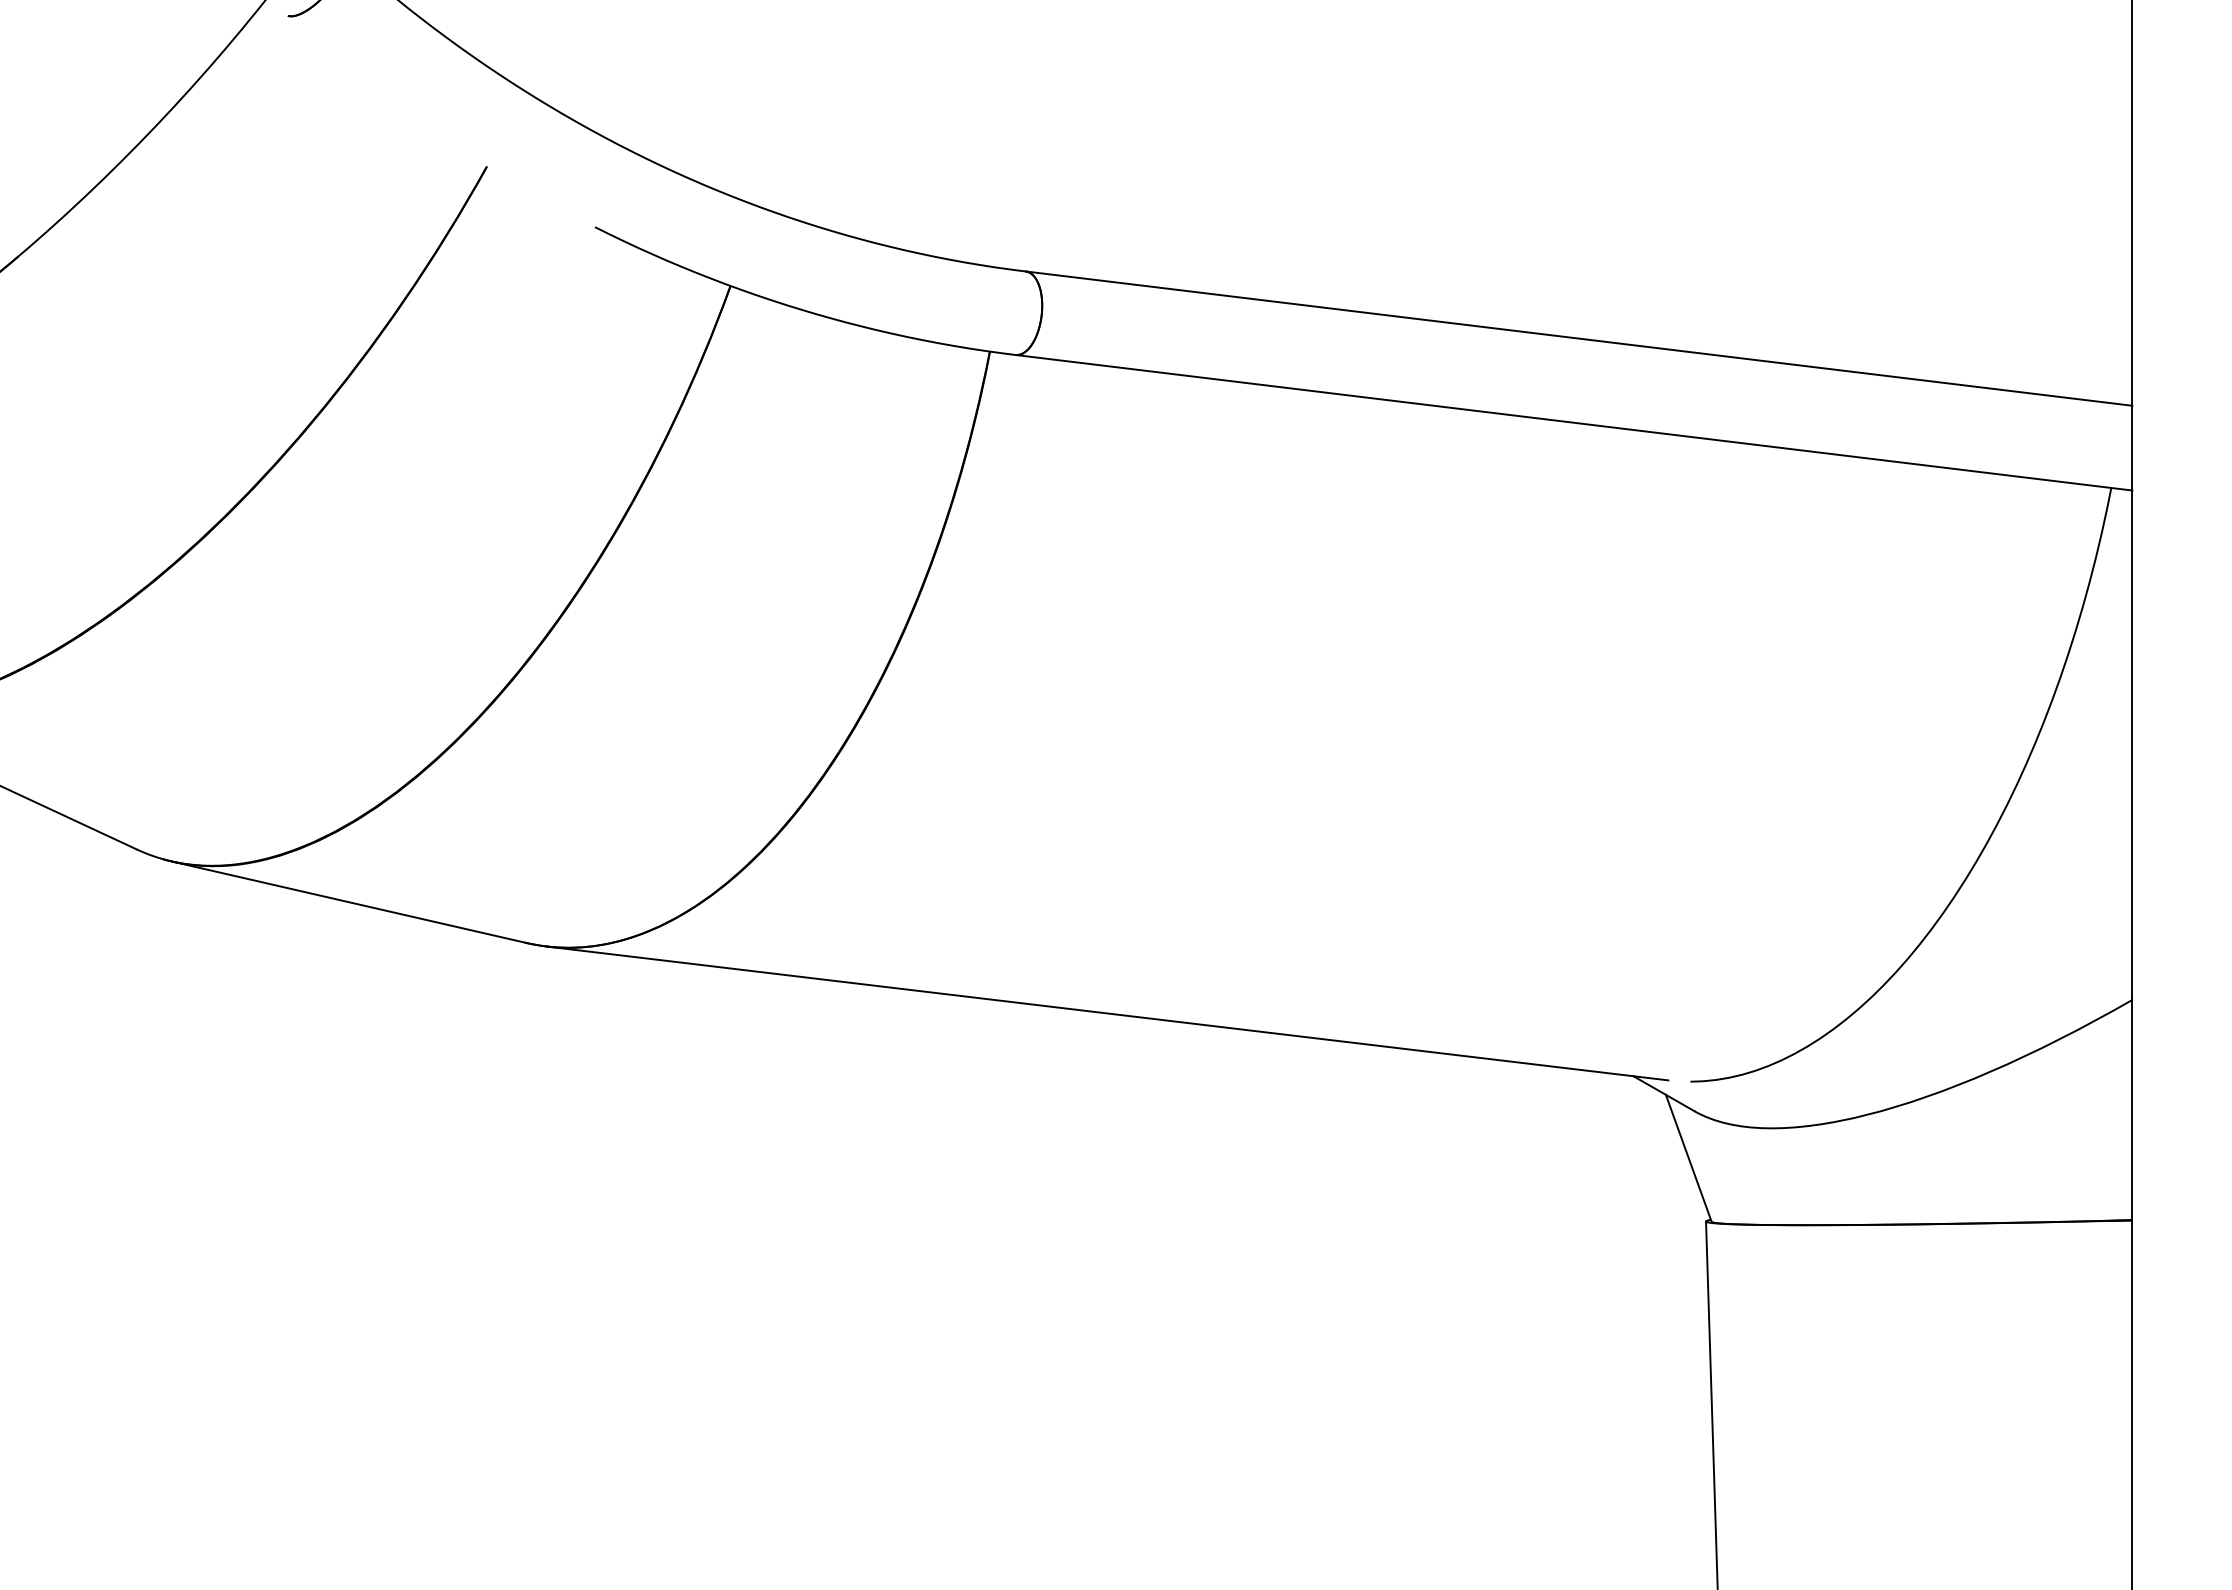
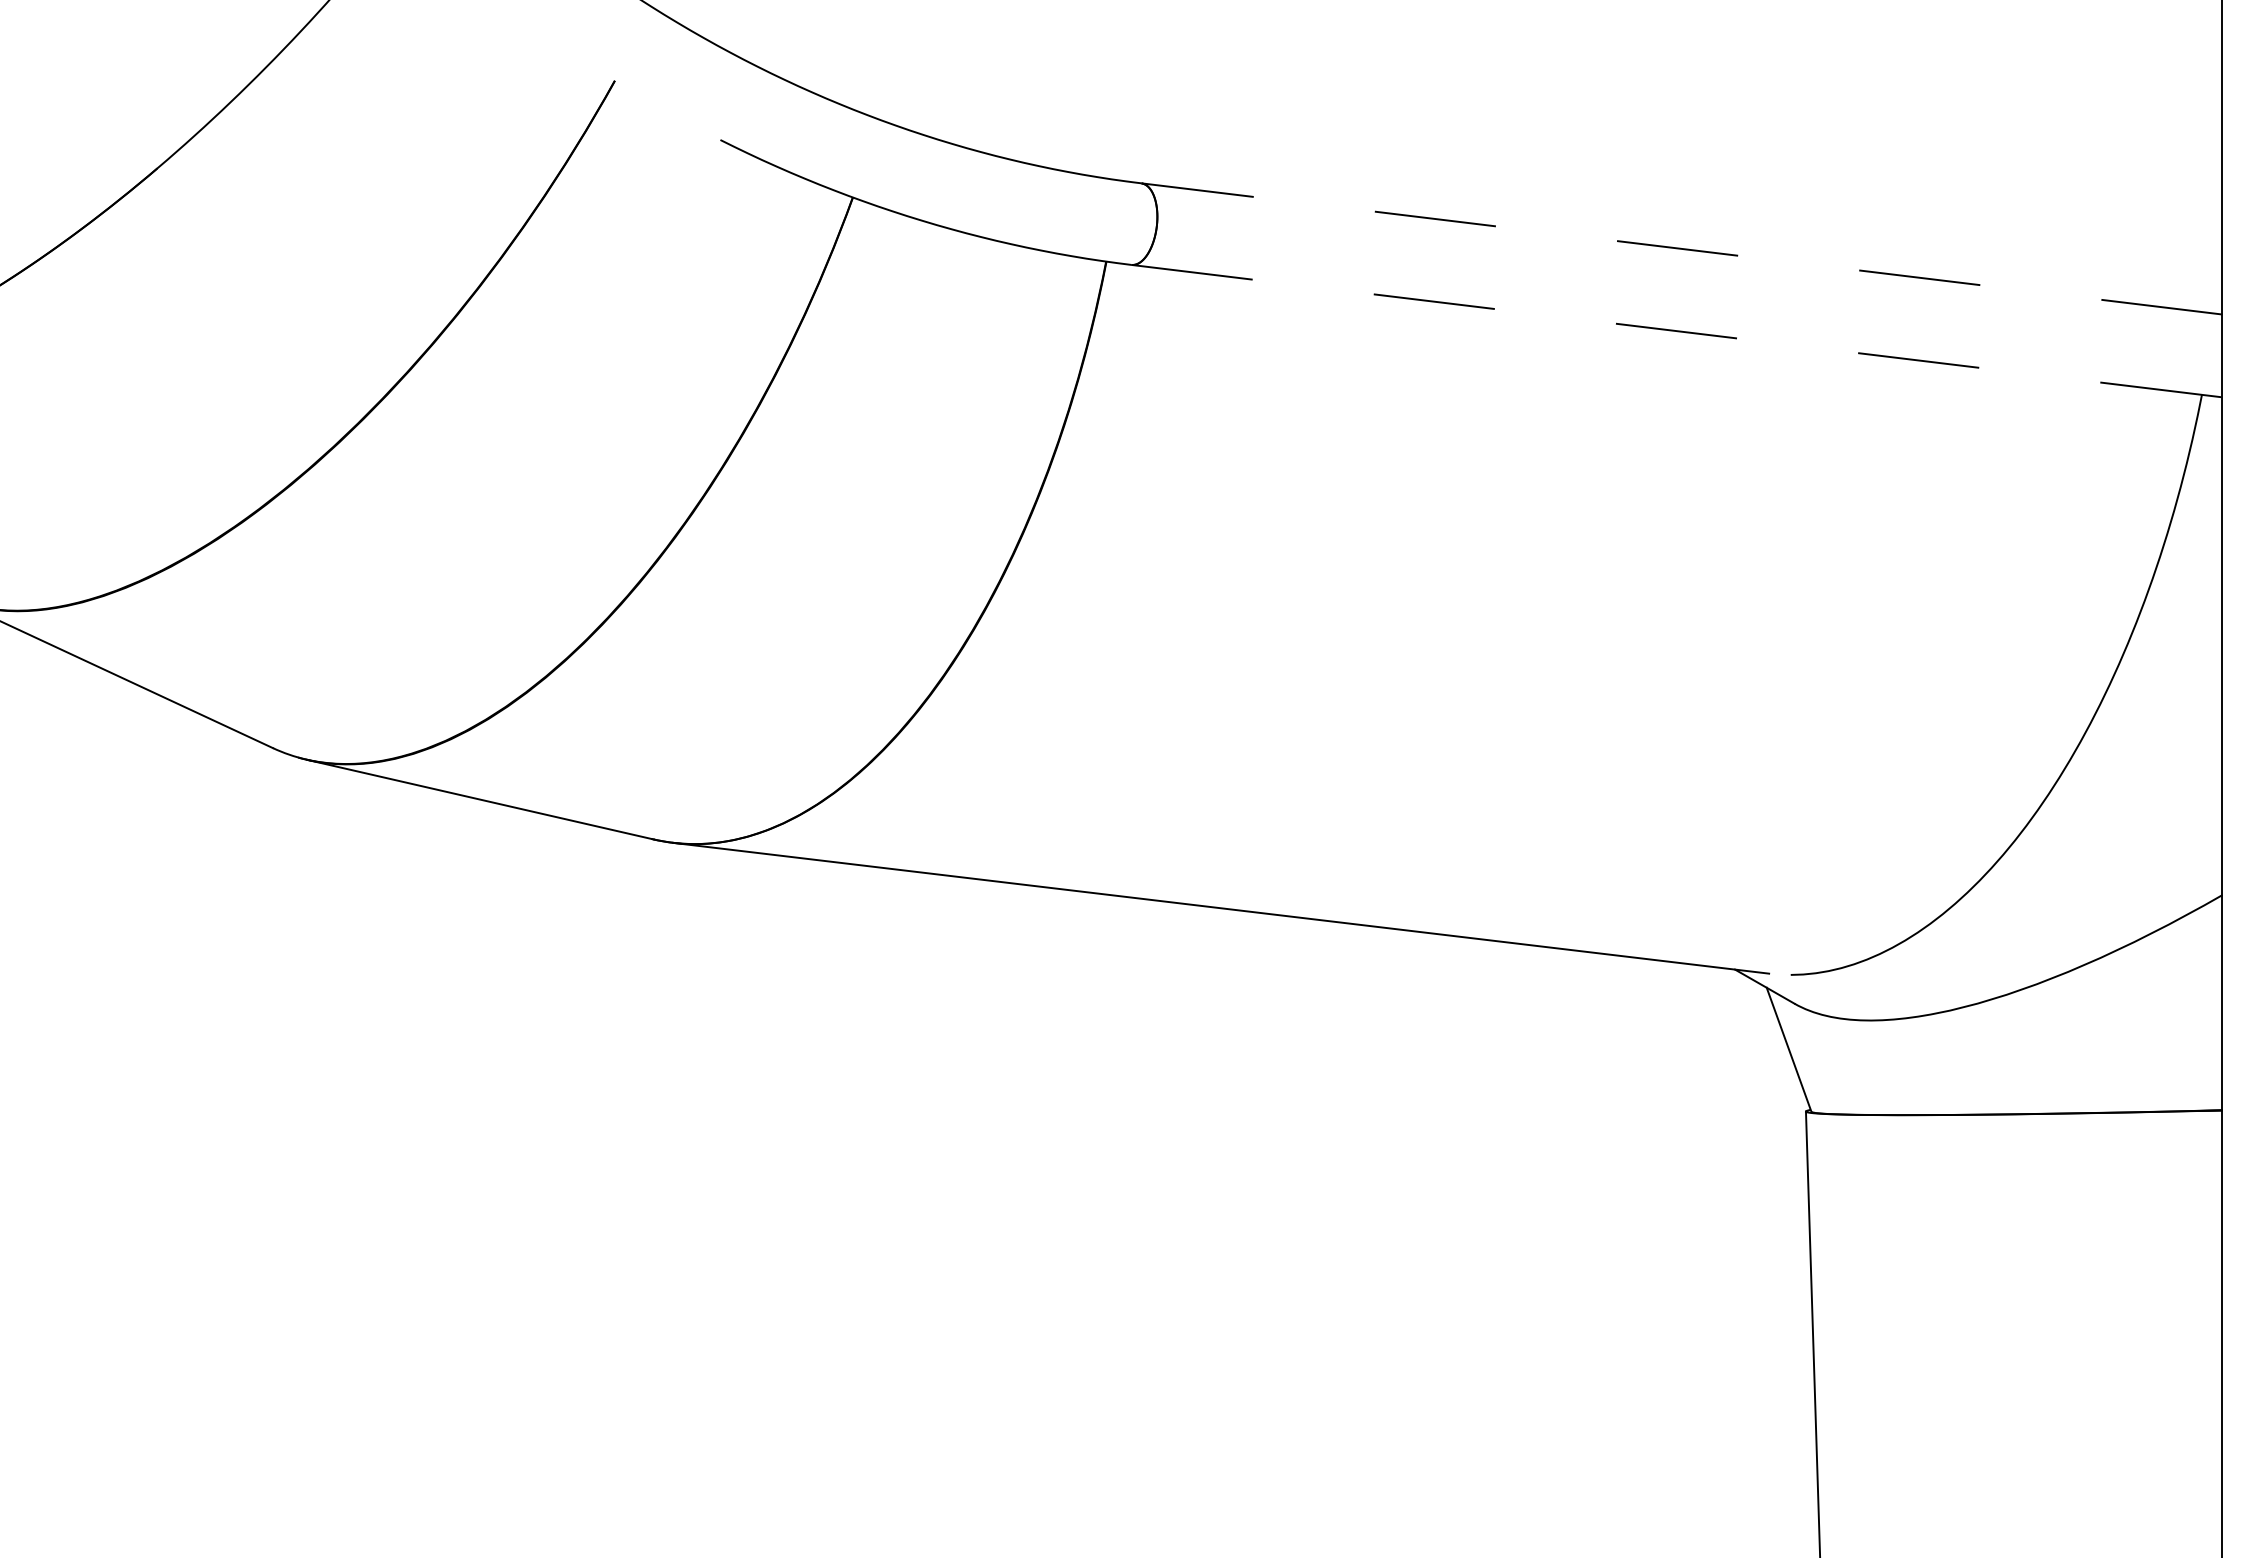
line: (1578, 338) -> (1681, 248), solid -> dashed
line: (1574, 423) -> (1677, 331), solid -> dashed

